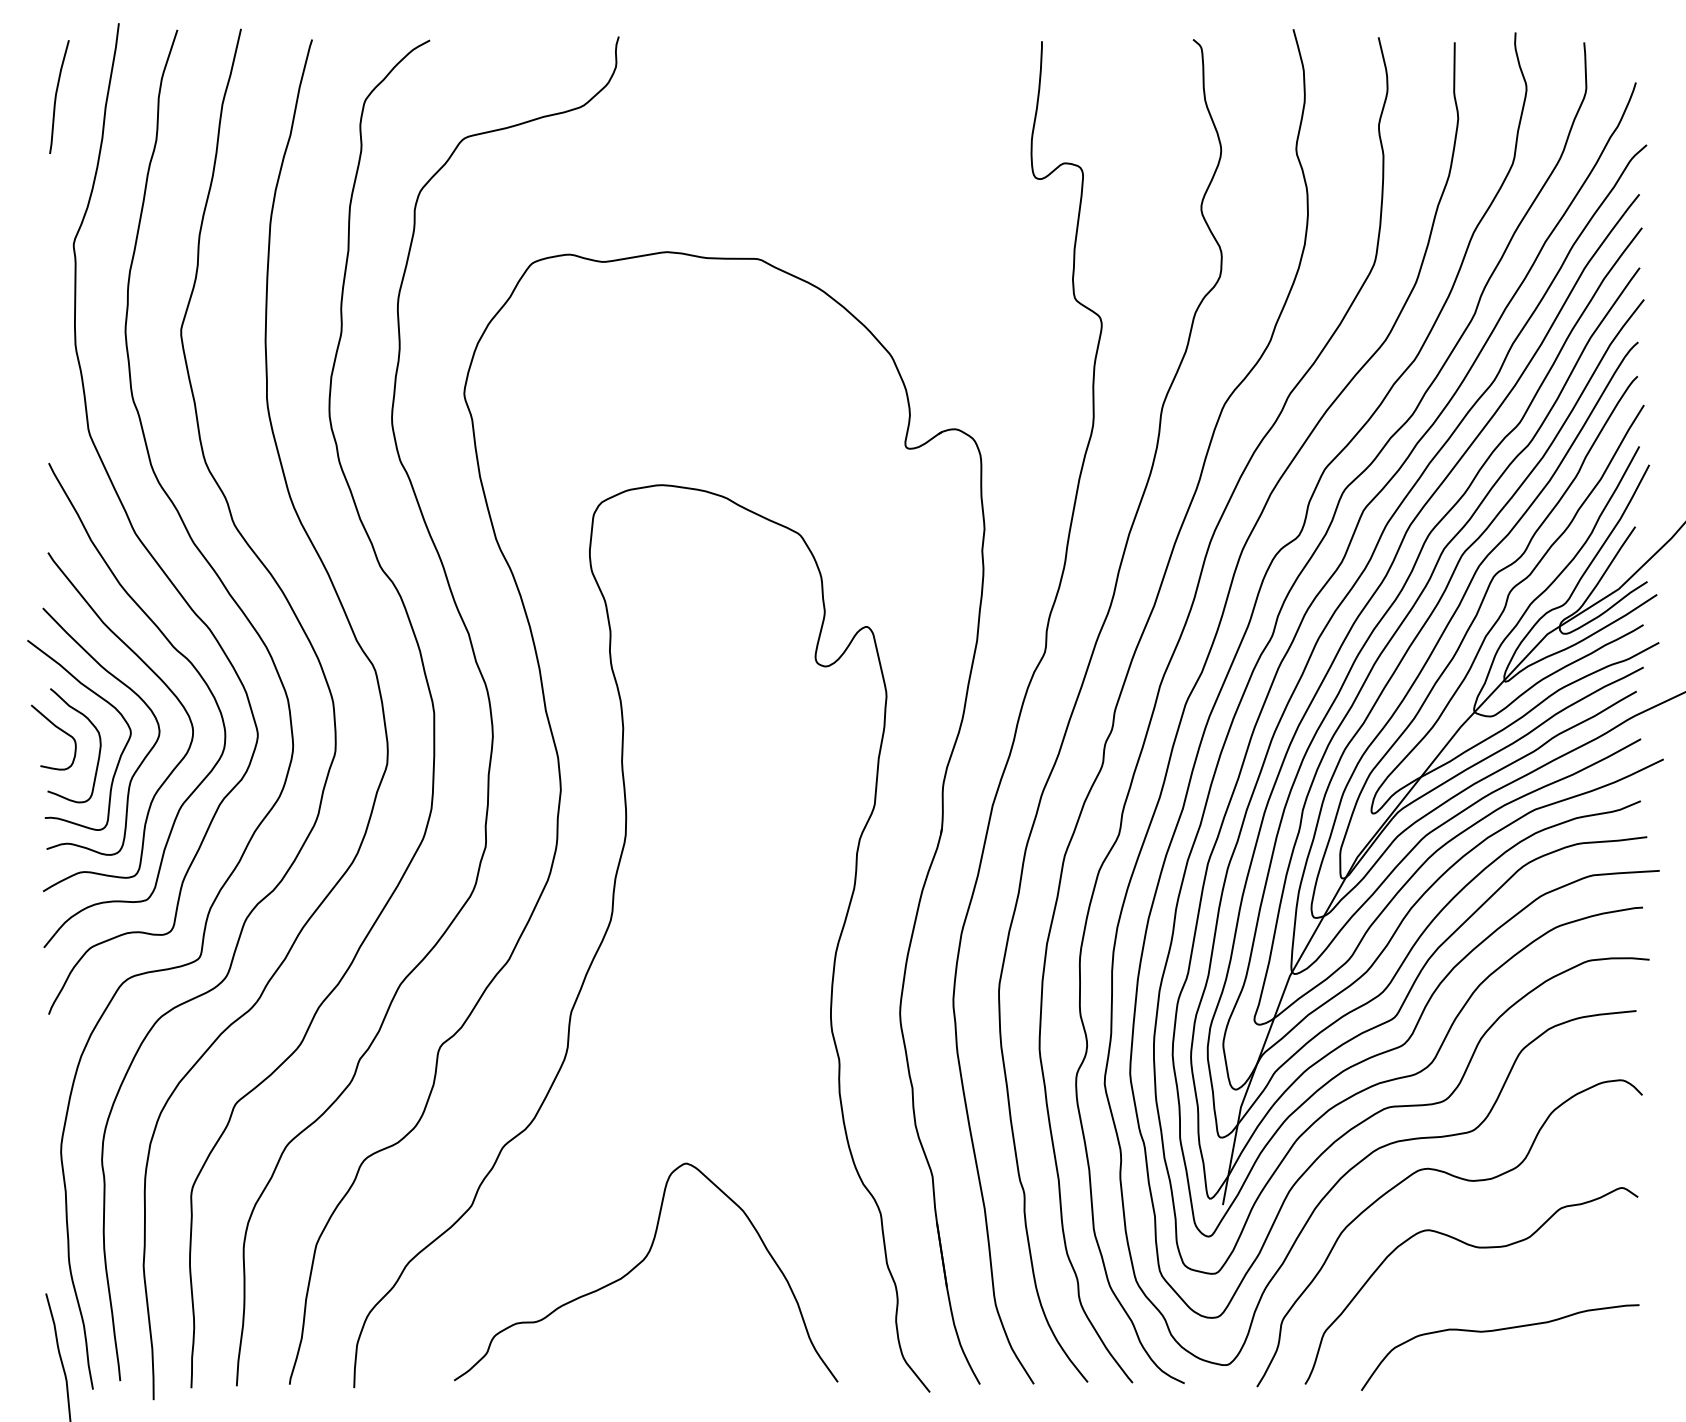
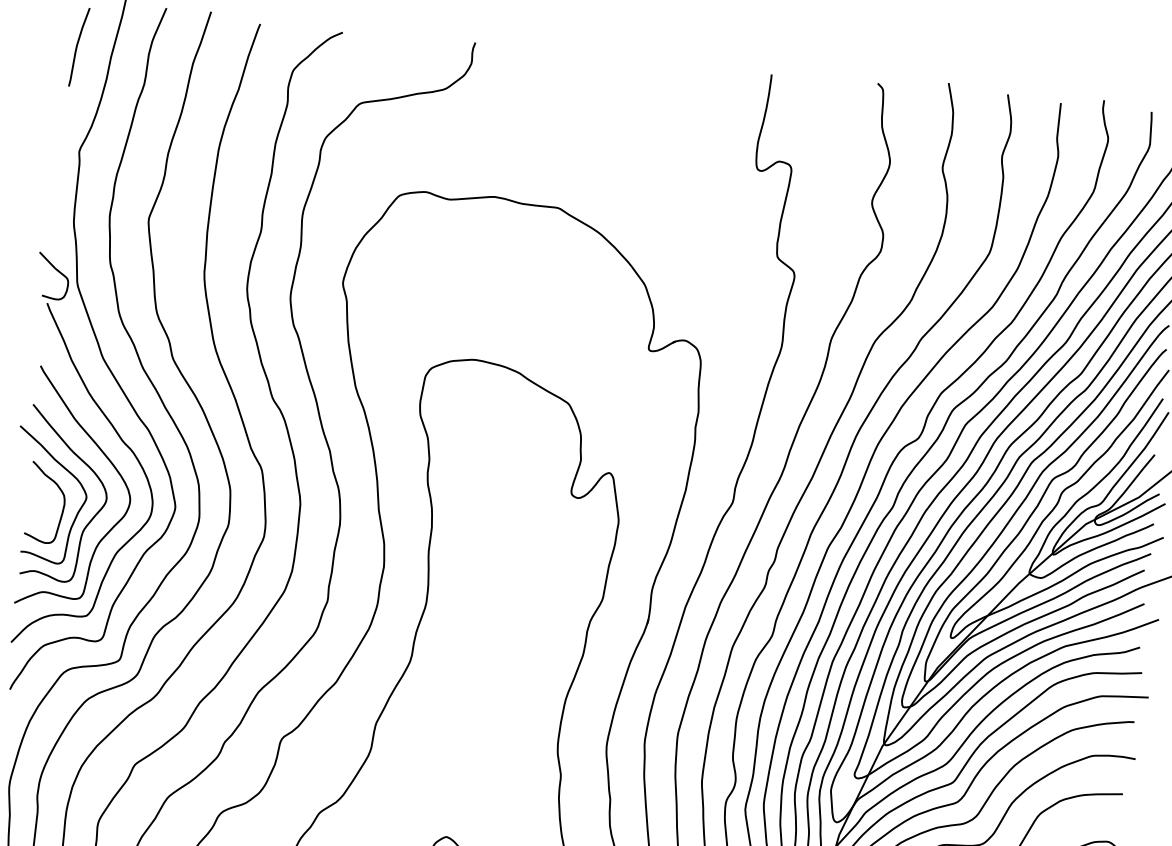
curve: (58, 729) -> (57, 271), moved

